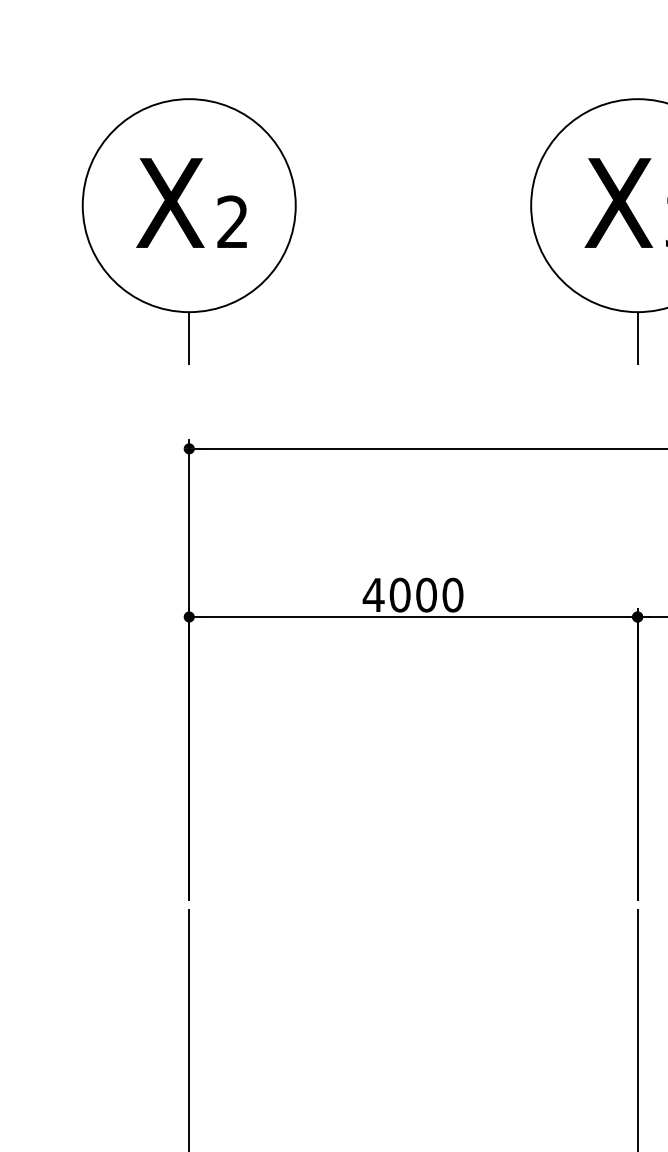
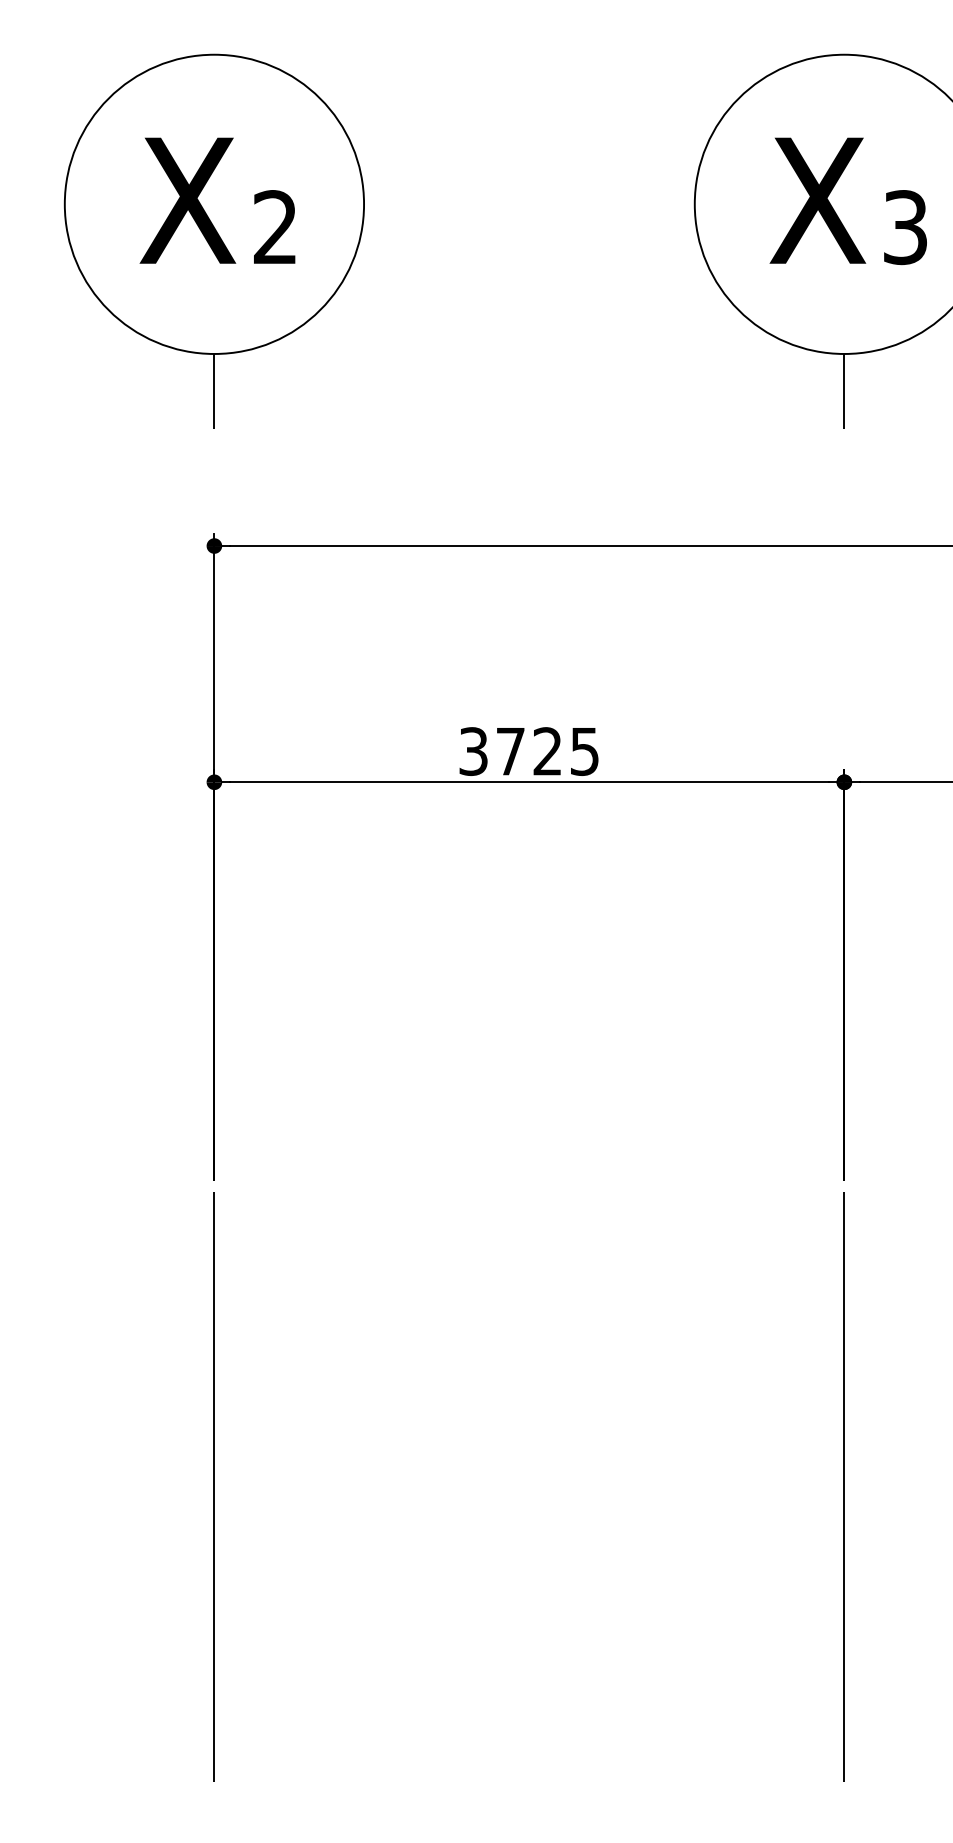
text: (412, 595) -> (528, 751), 4000 -> 3725

